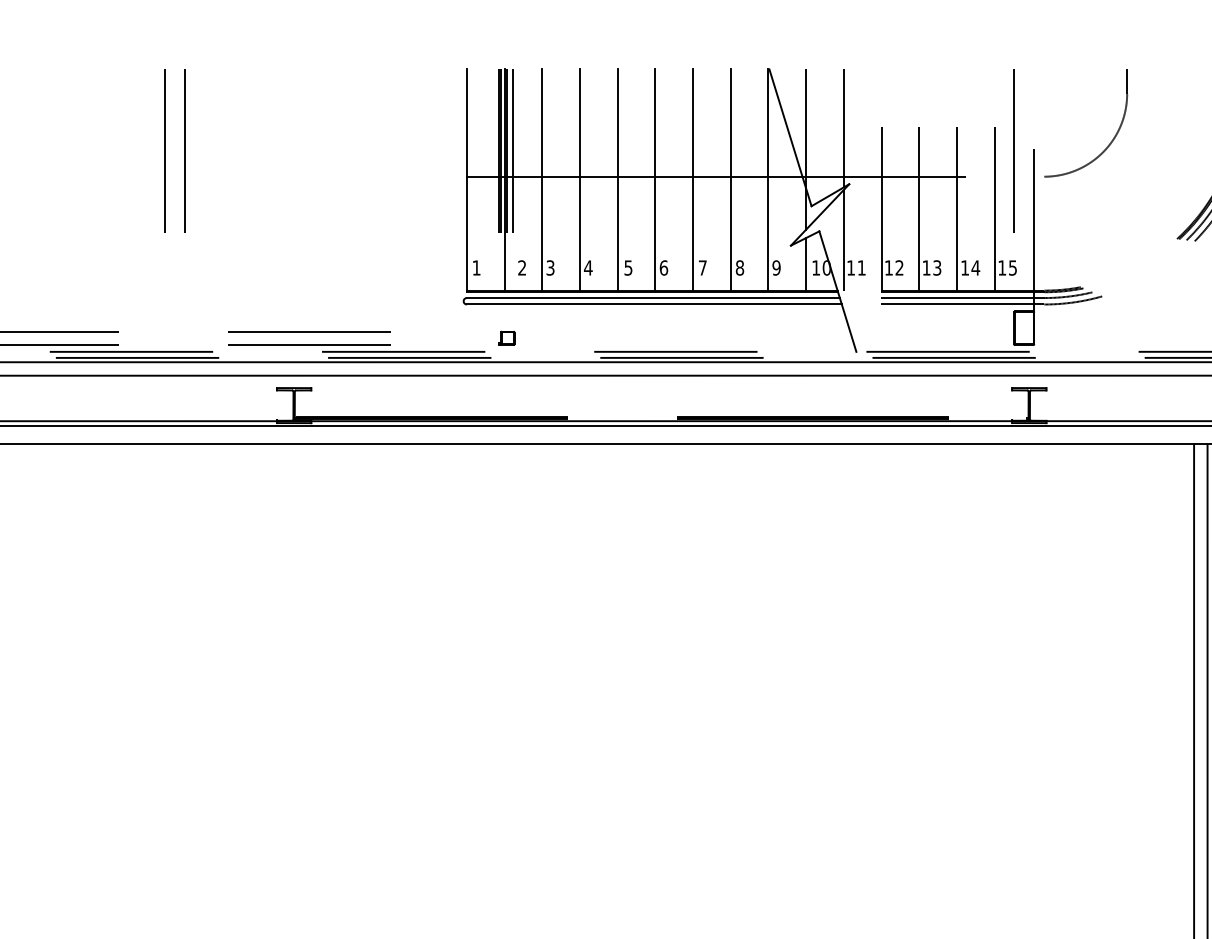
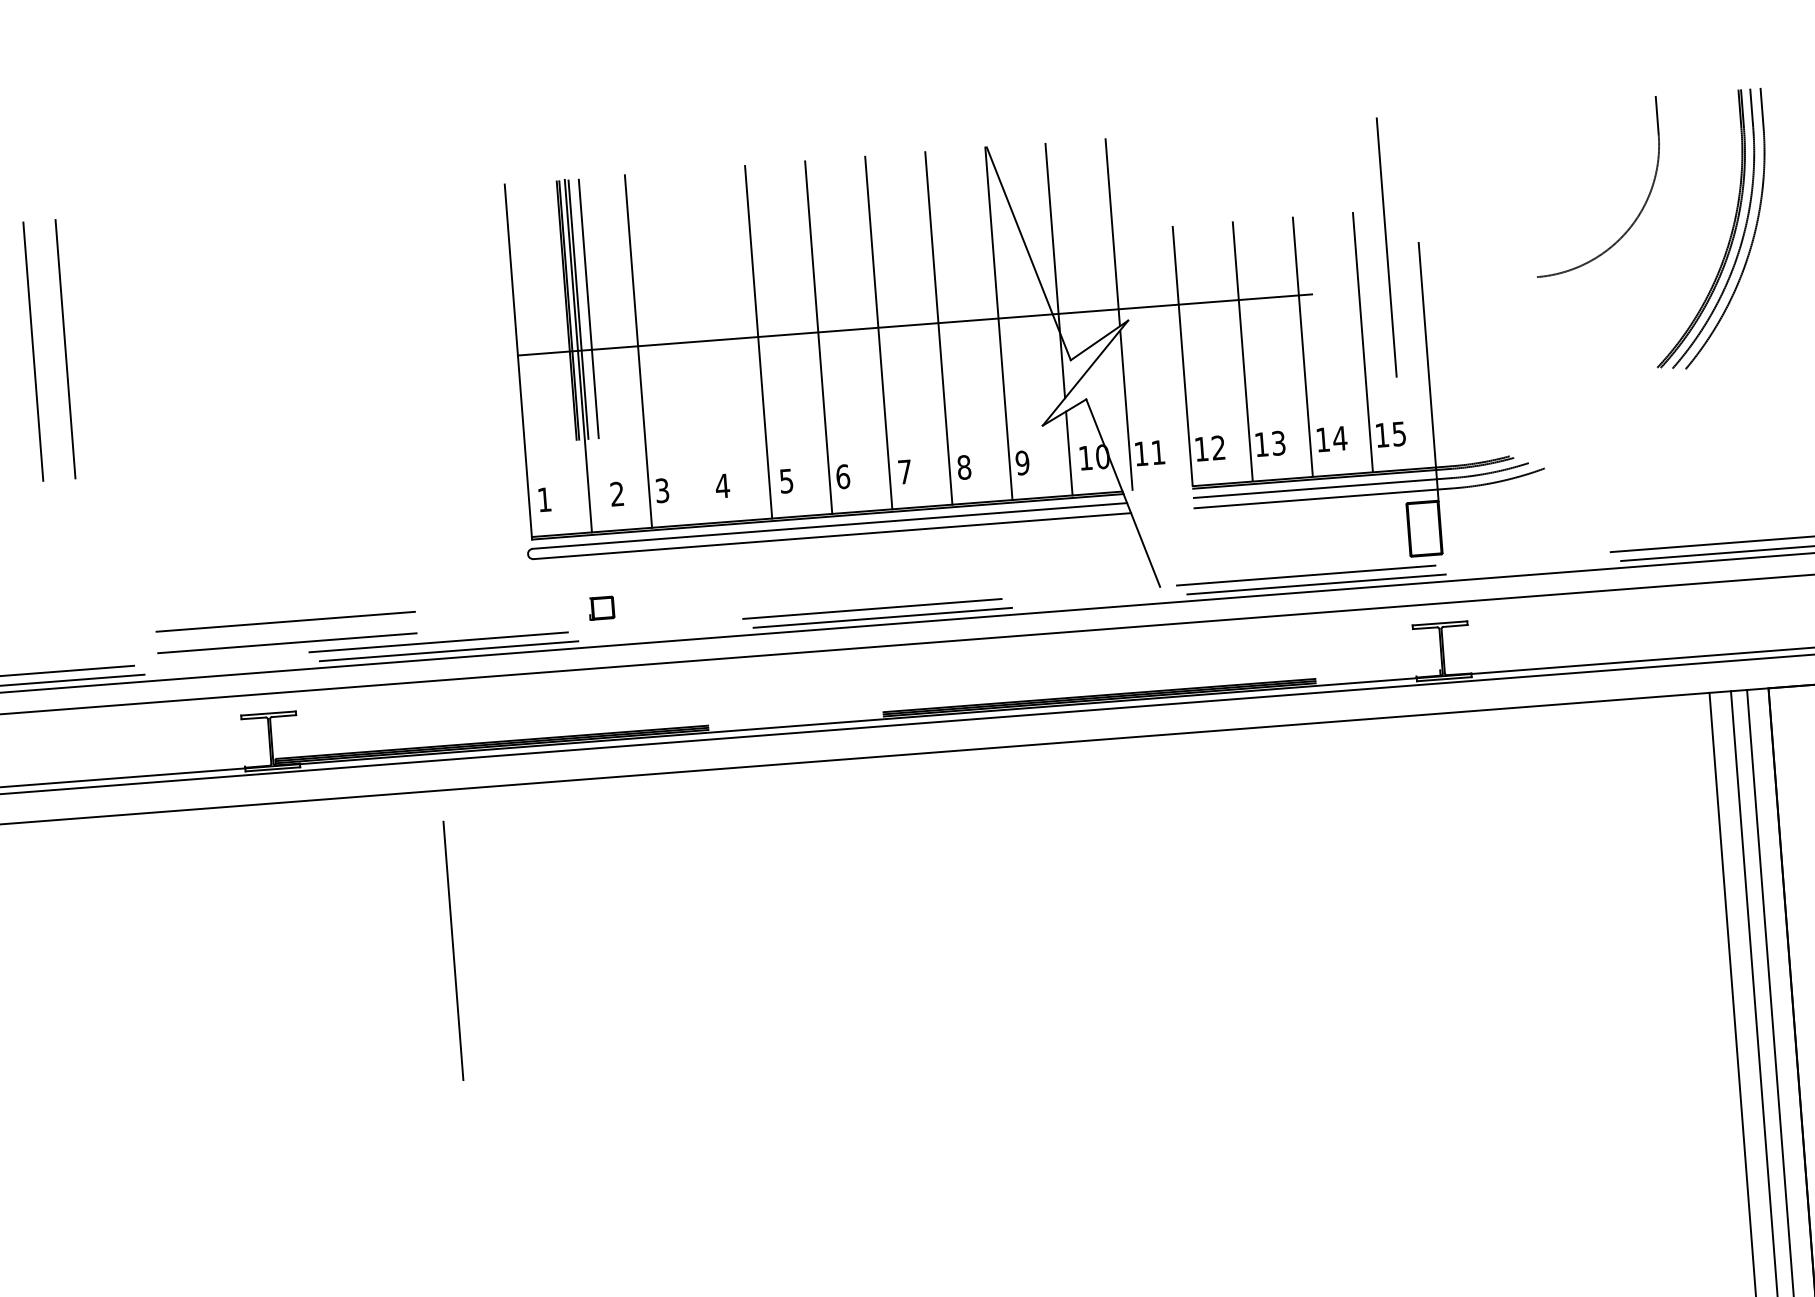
part: (1111, 140) -> (1639, 211), moved
line: (579, 179) -> (697, 346), removed
line: (397, 544) -> (452, 950), added

